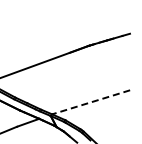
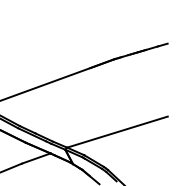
line: (91, 102) -> (117, 132), dashed -> solid

